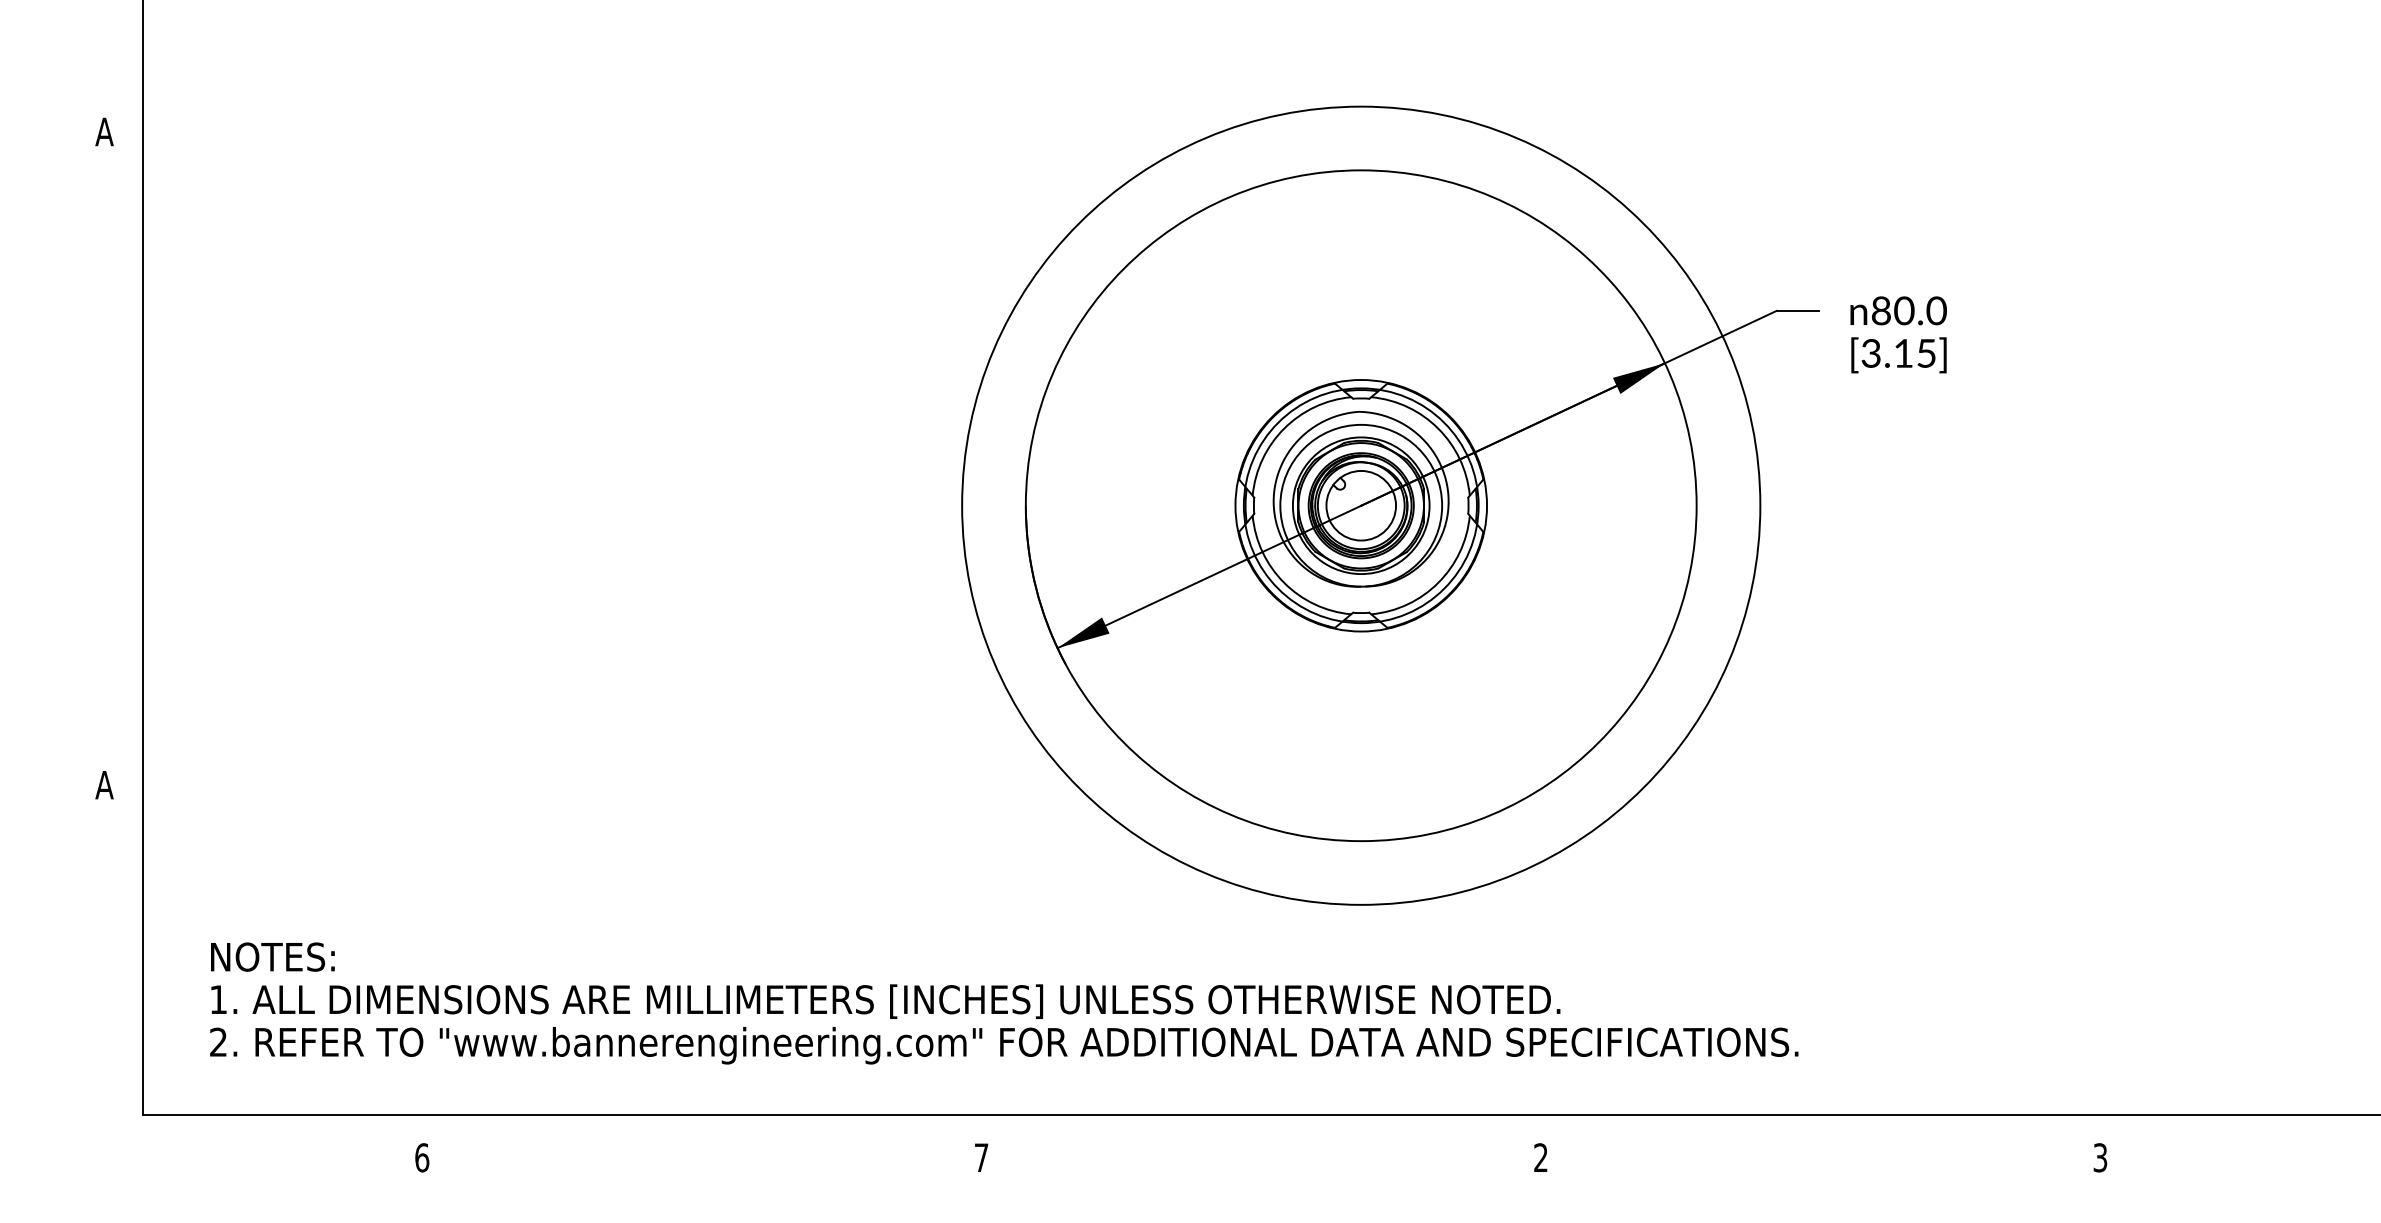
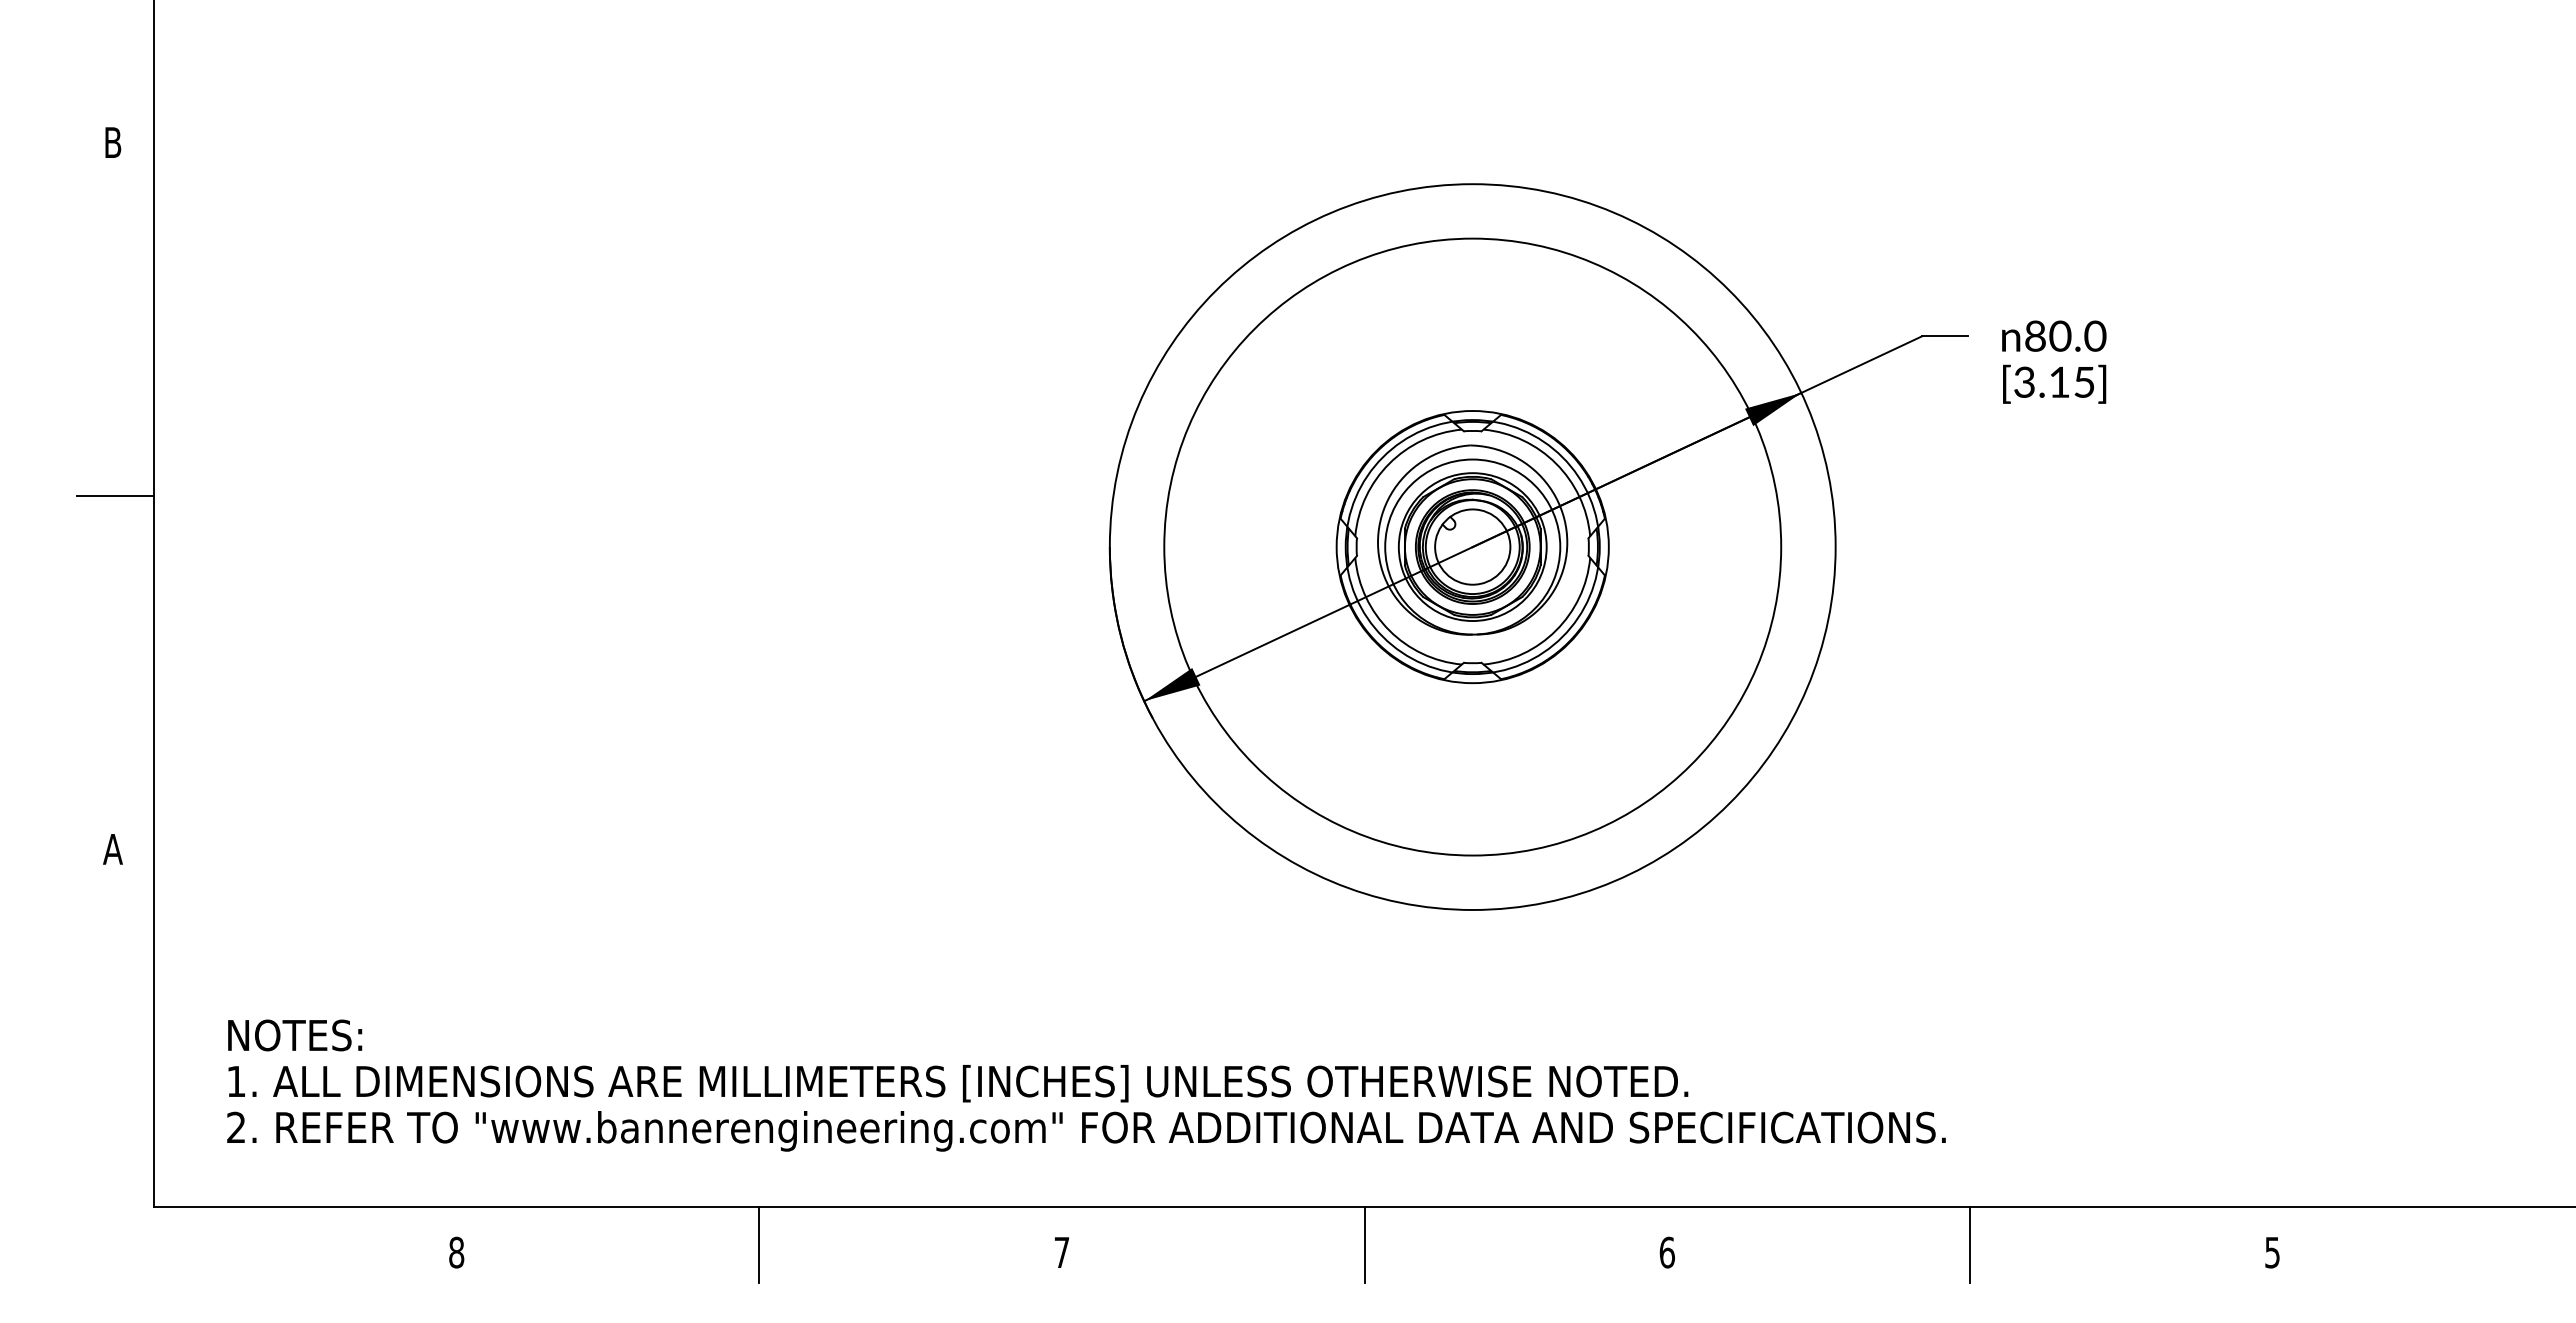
text: (104, 131) -> (112, 142), A -> B
line: (106, 459) -> (115, 496), added
circle: (1361, 505) -> (1472, 546), size x0.71
line: (702, 1150) -> (759, 1244), added
line: (1261, 1150) -> (1364, 1244), added
line: (1820, 1150) -> (1969, 1244), added
text: (2100, 1156) -> (2272, 1251), 3 -> 5
text: (422, 1157) -> (456, 1252), 6 -> 8
text: (1540, 1157) -> (1666, 1252), 2 -> 6

